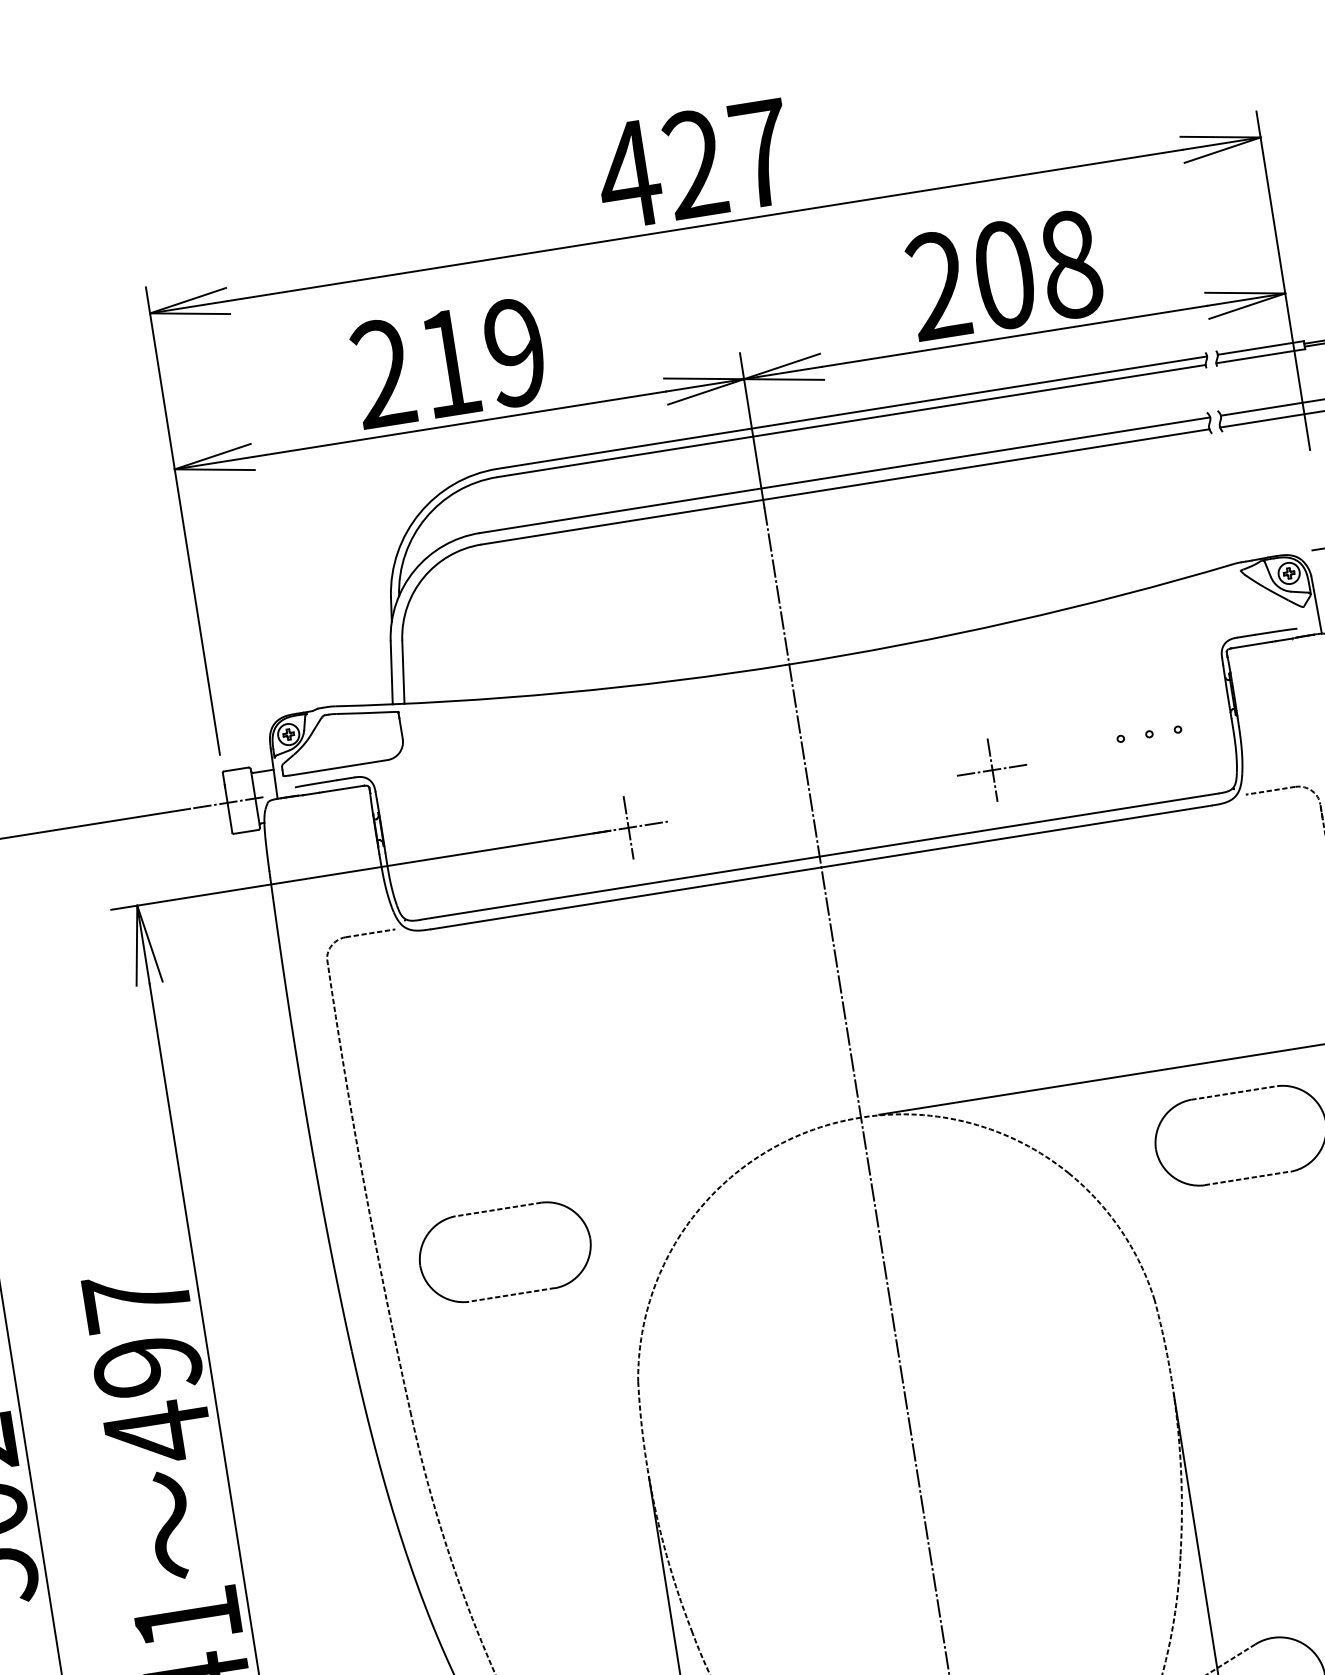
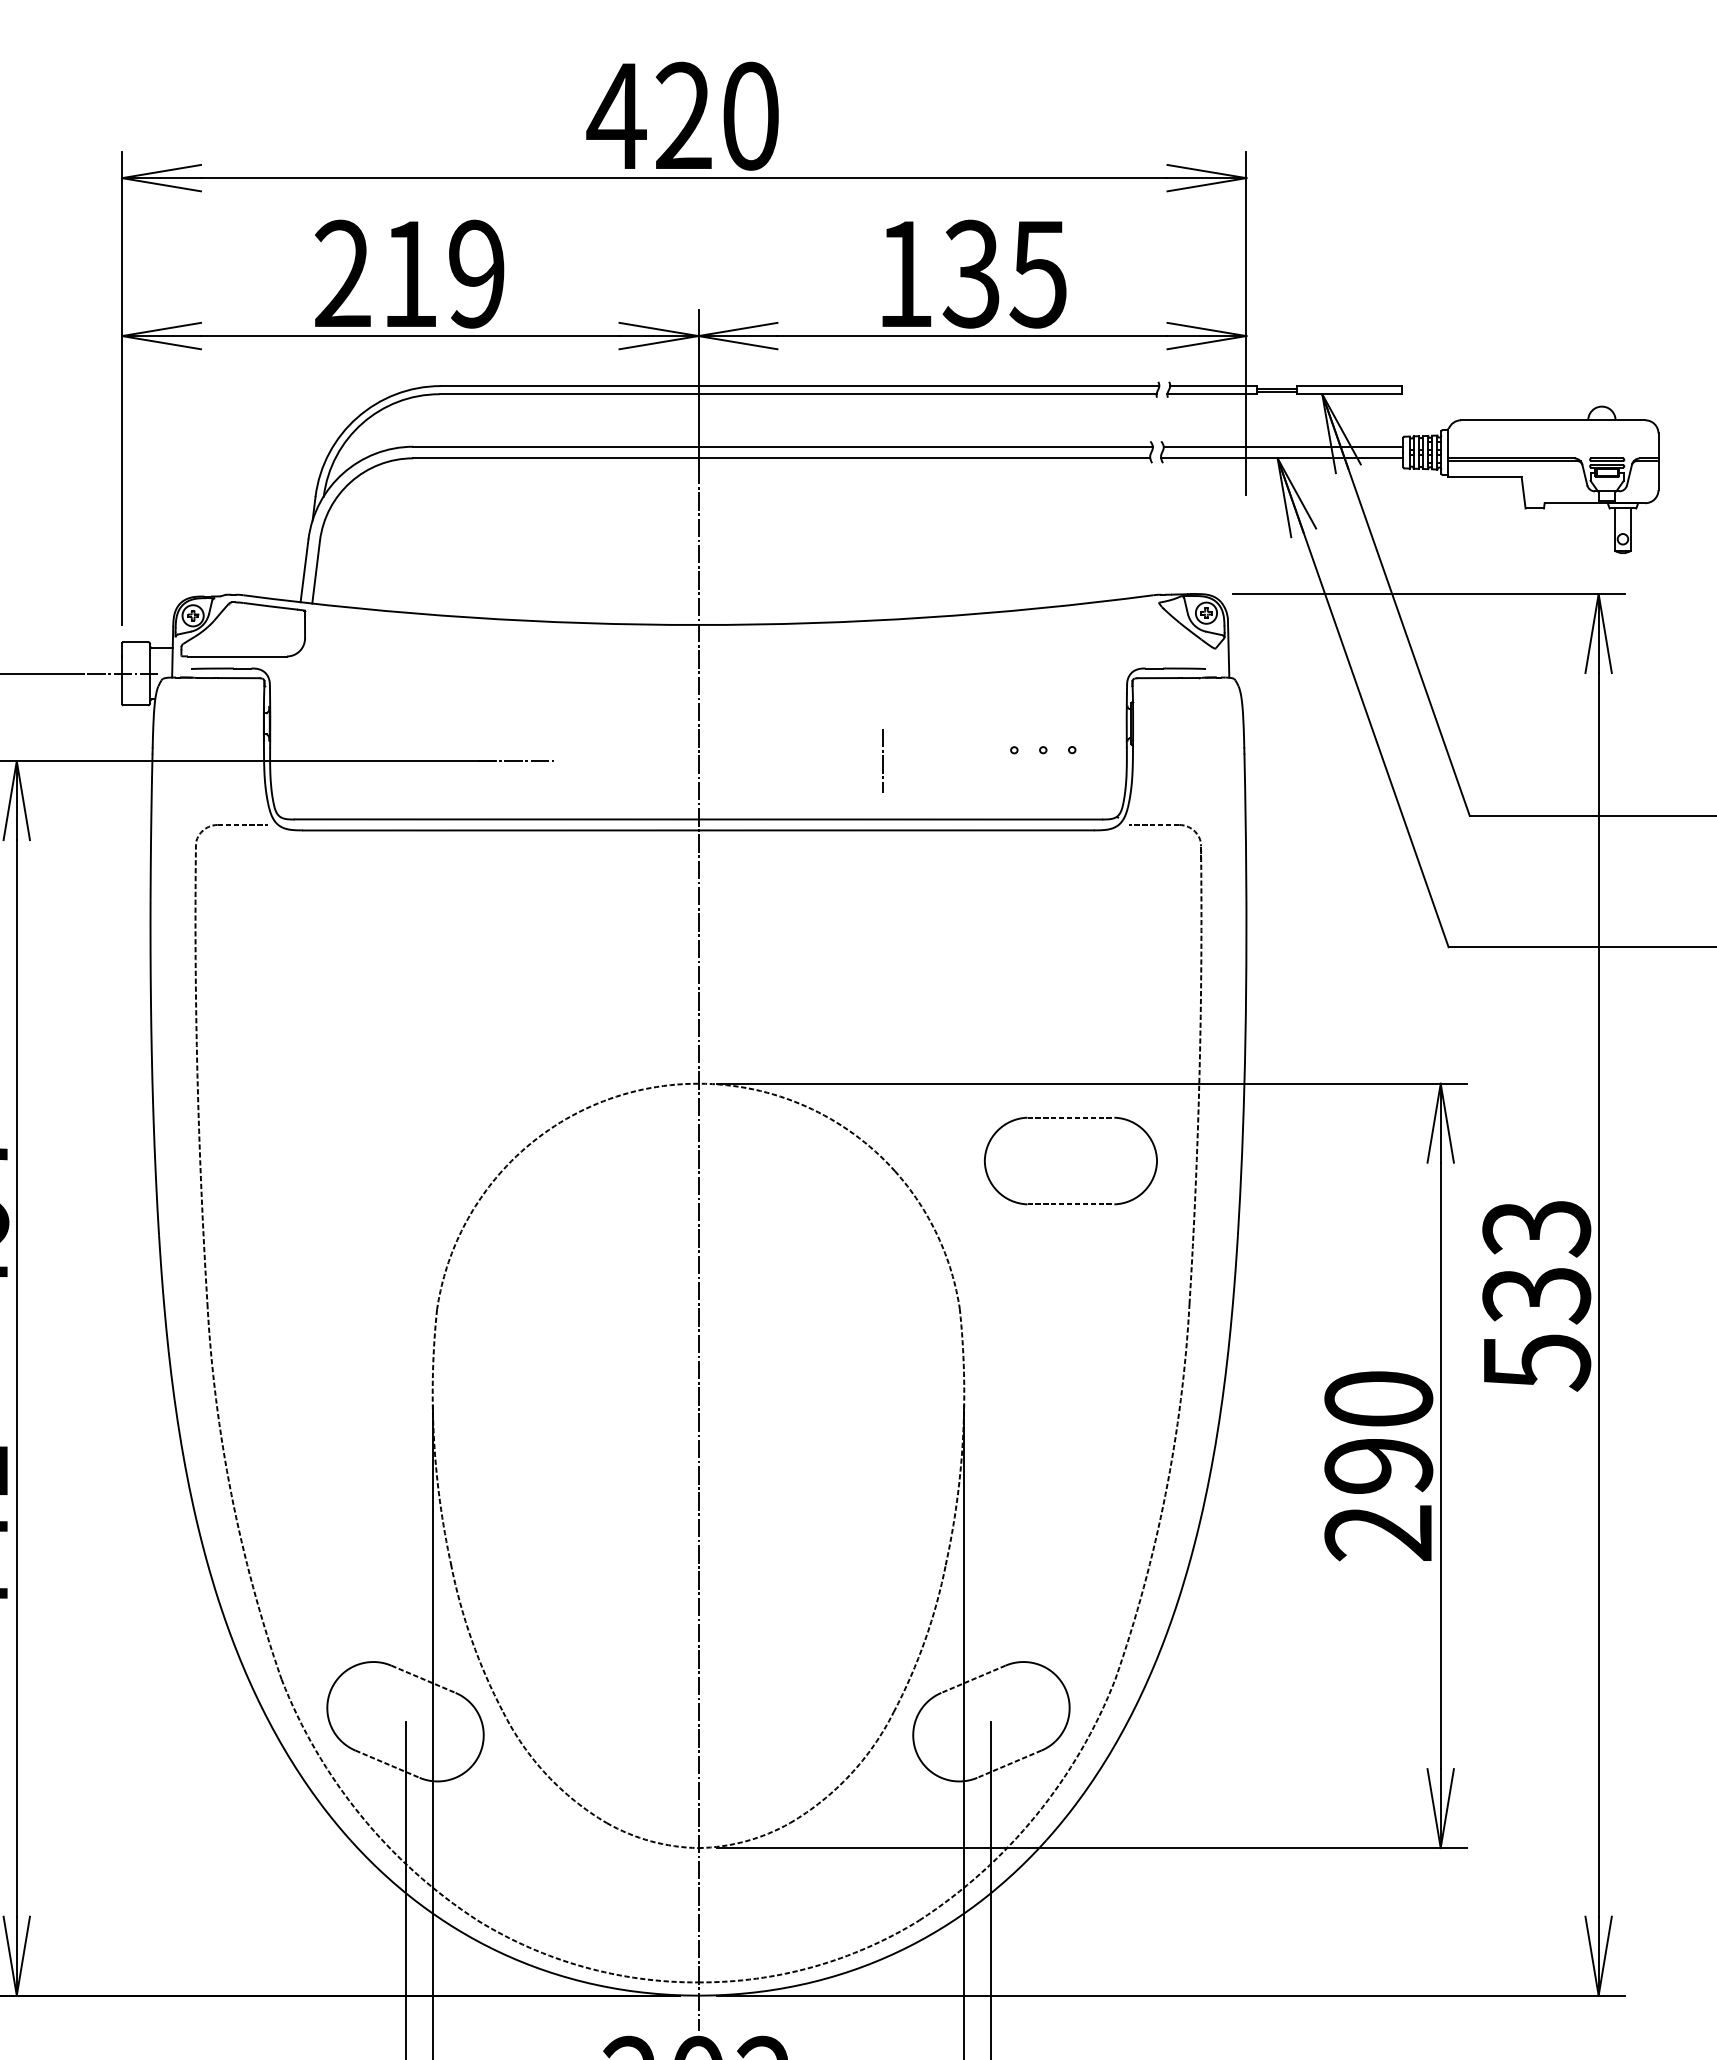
text: (760, 153) -> (750, 115), 427 -> 420
text: (1004, 274) -> (972, 273), 208 -> 135
line: (992, 770) -> (882, 761), removed
line: (628, 828) -> (514, 761), removed
part: (498, 1210) -> (325, 1118), removed

